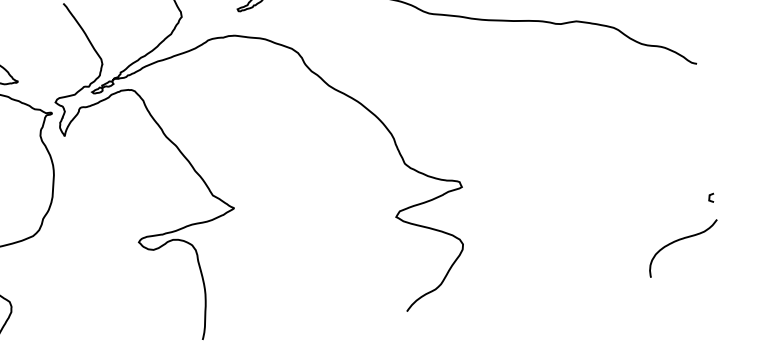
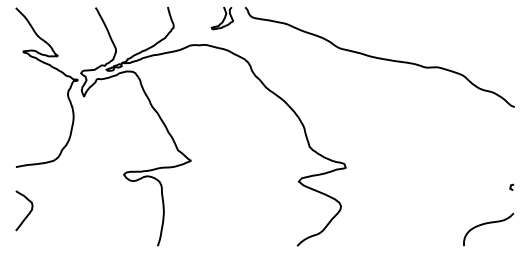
curve: (710, 196) -> (511, 186), moved

